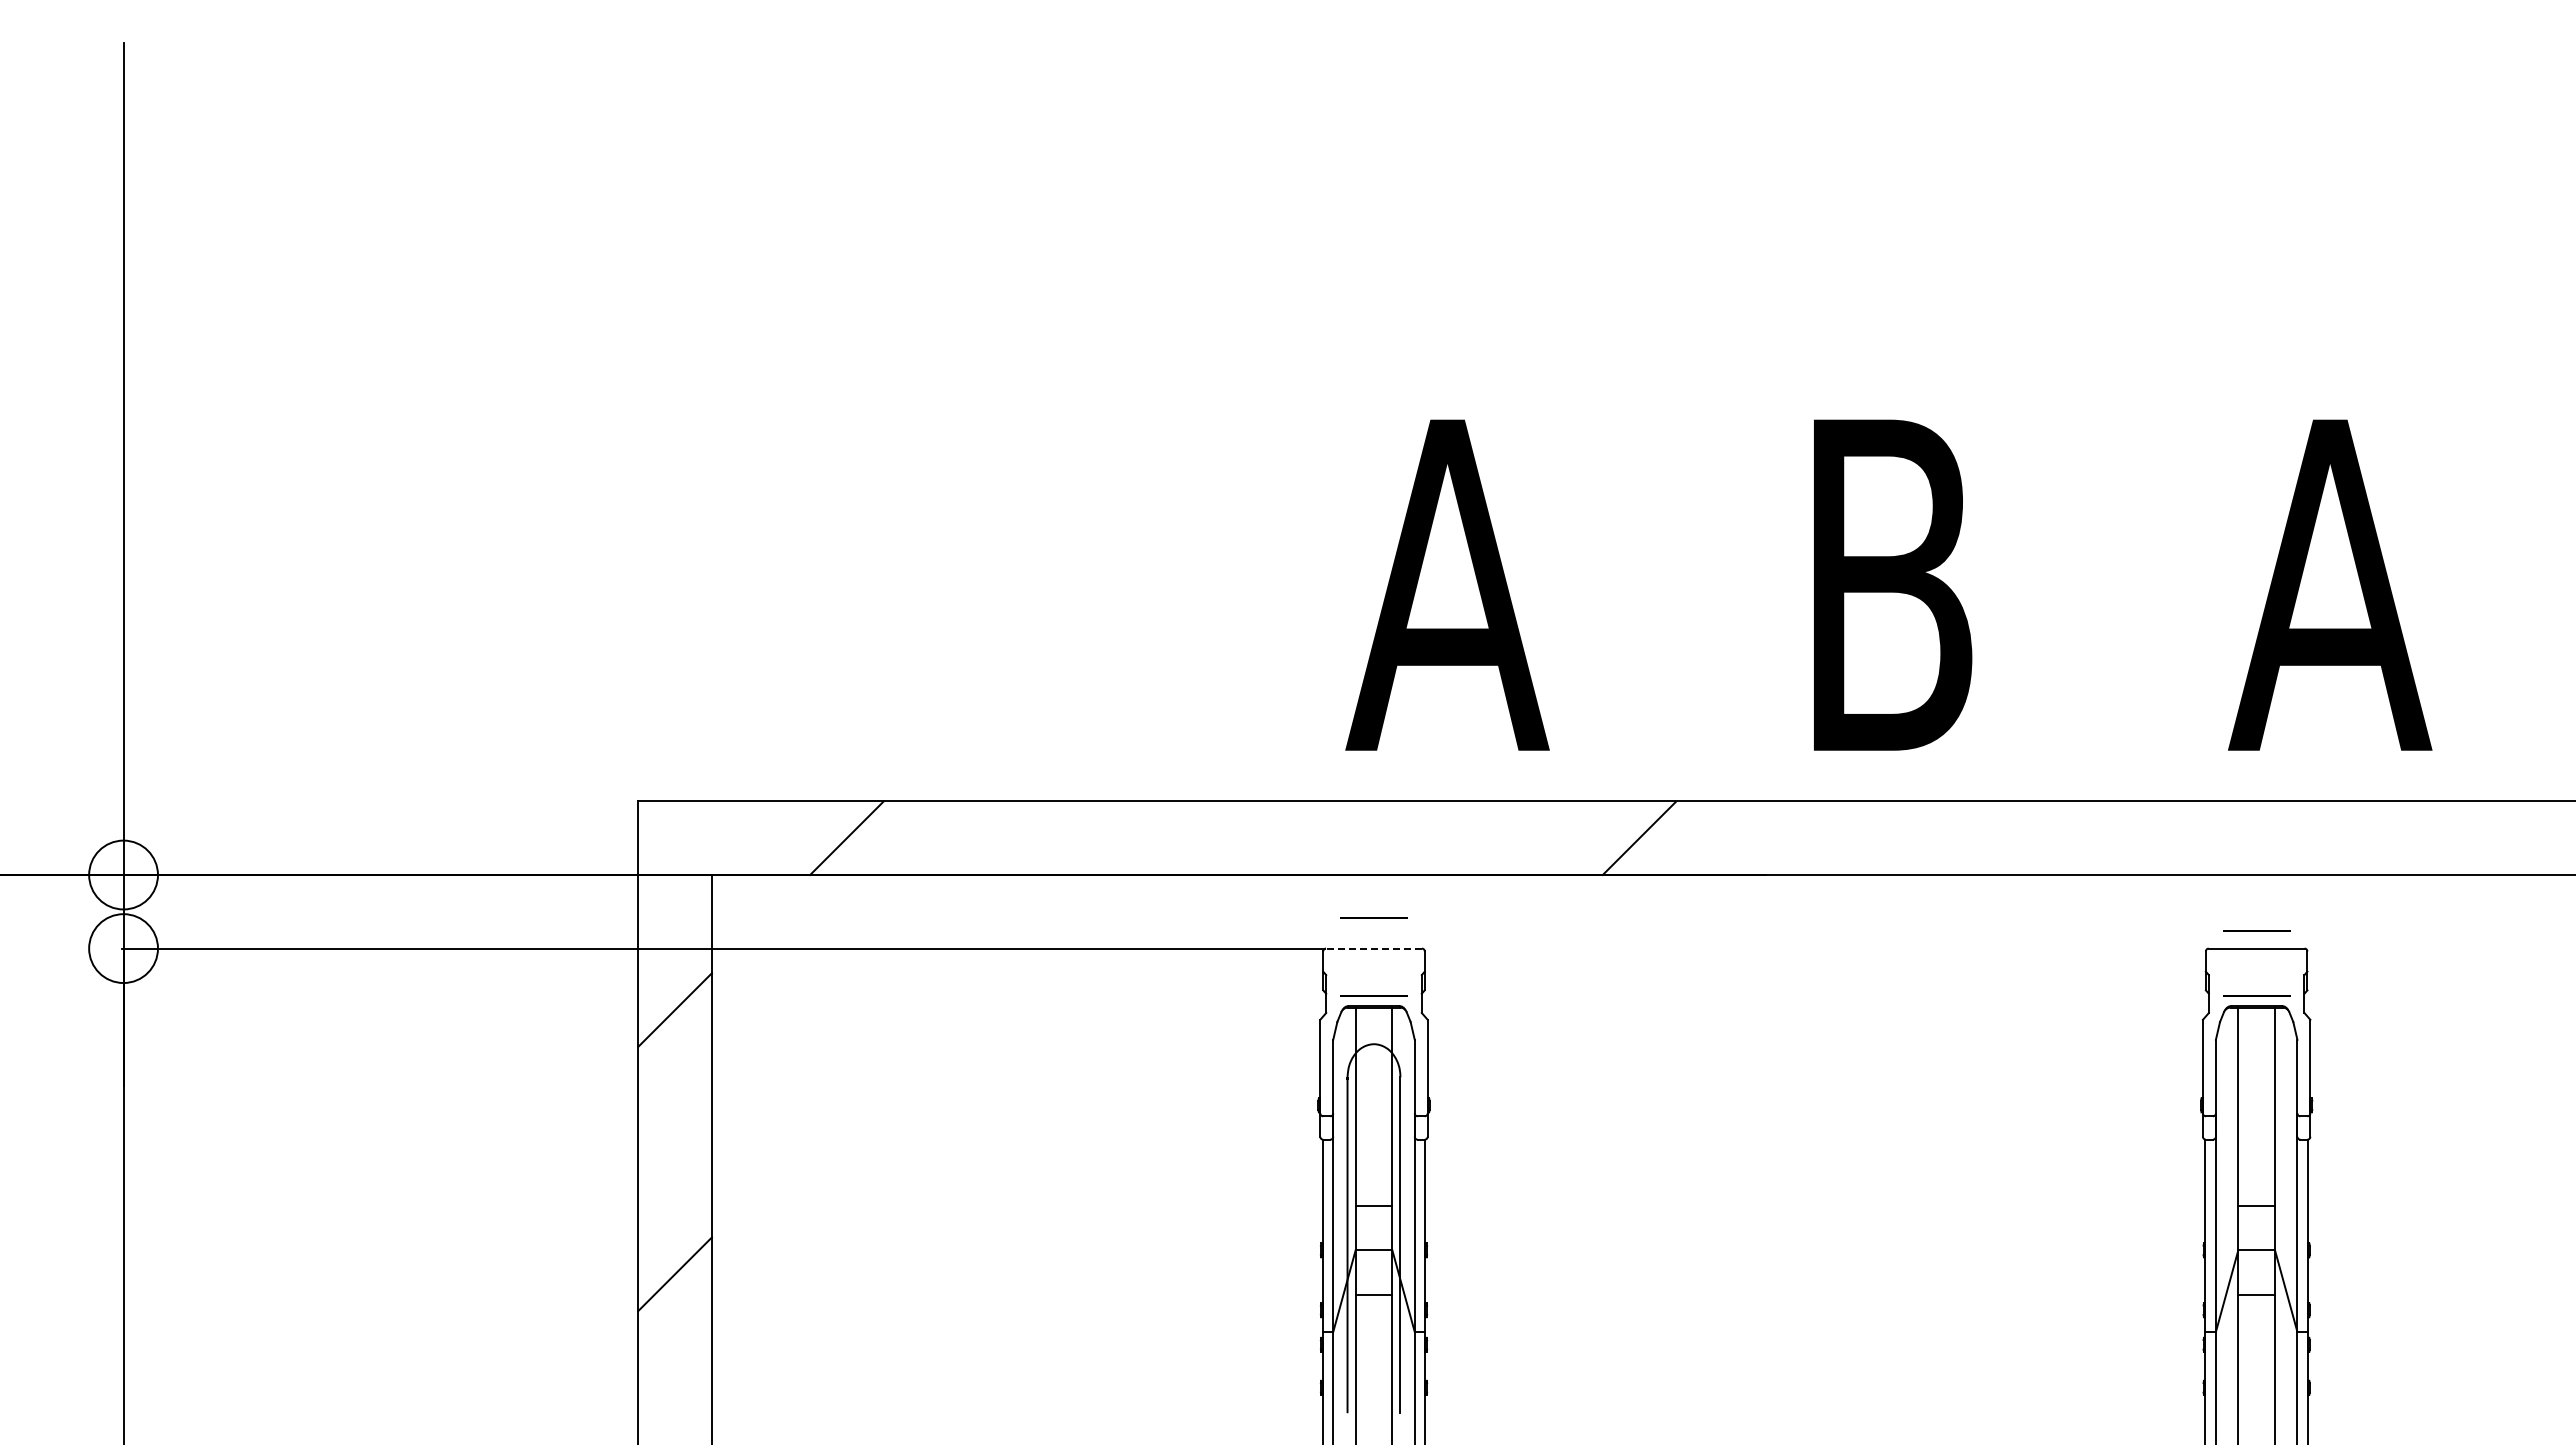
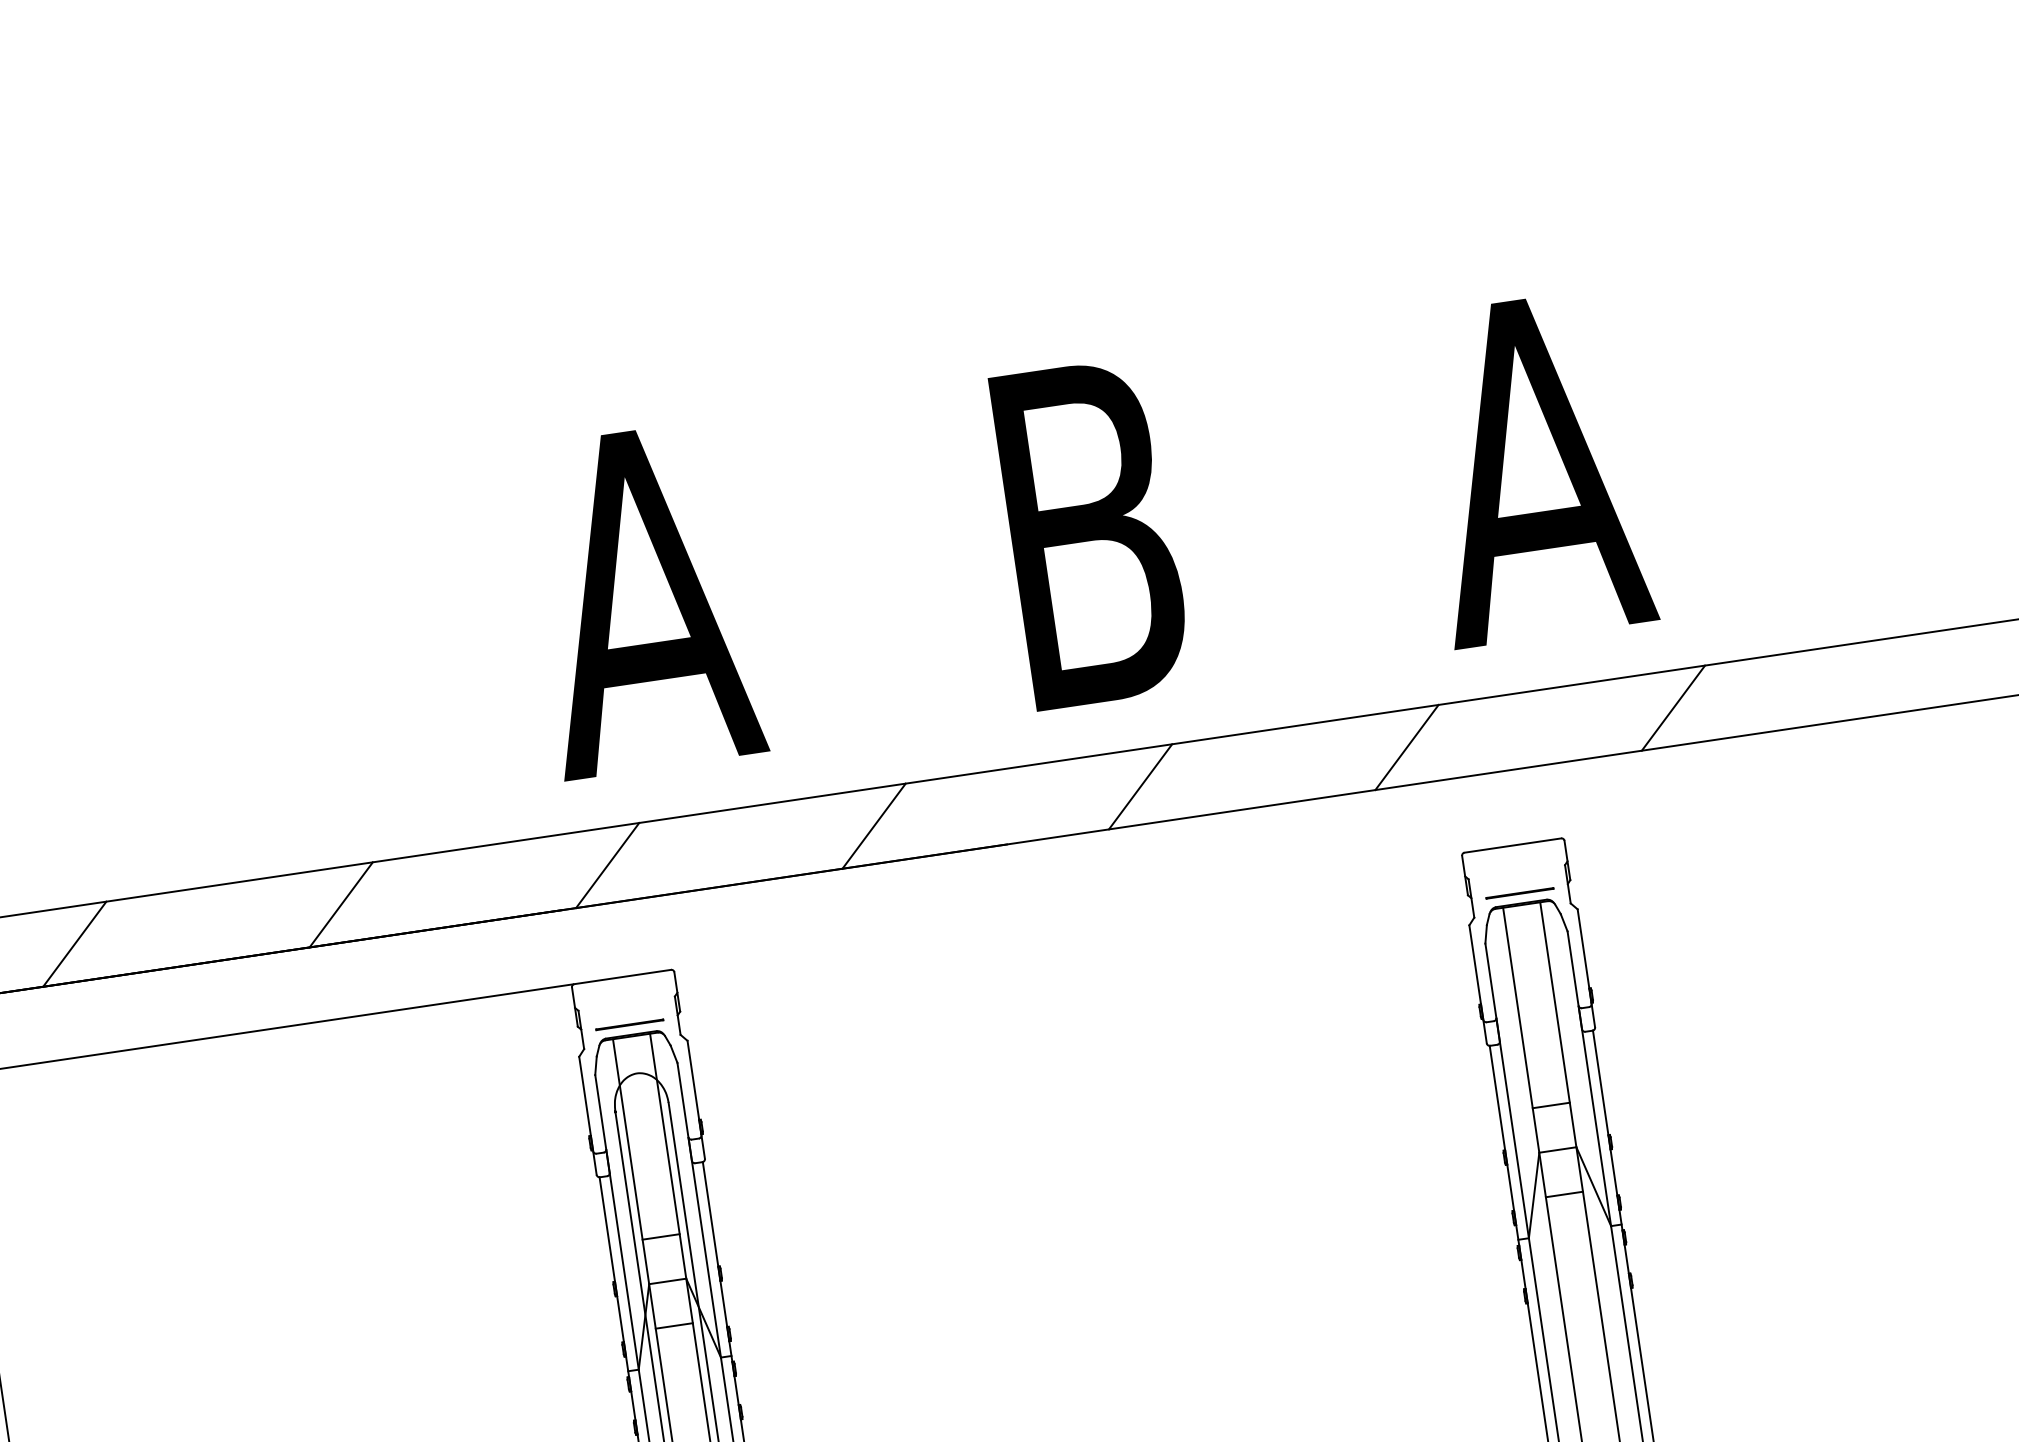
line: (1110, 838) -> (340, 905), added
line: (1375, 838) -> (607, 865), added
line: (1903, 838) -> (1140, 787), added
line: (2167, 838) -> (1406, 747), added
line: (2431, 838) -> (1672, 708), added
line: (1373, 917) -> (617, 945), removed
line: (2256, 930) -> (1510, 827), removed
line: (1374, 948) -> (623, 976), dashed -> solid

